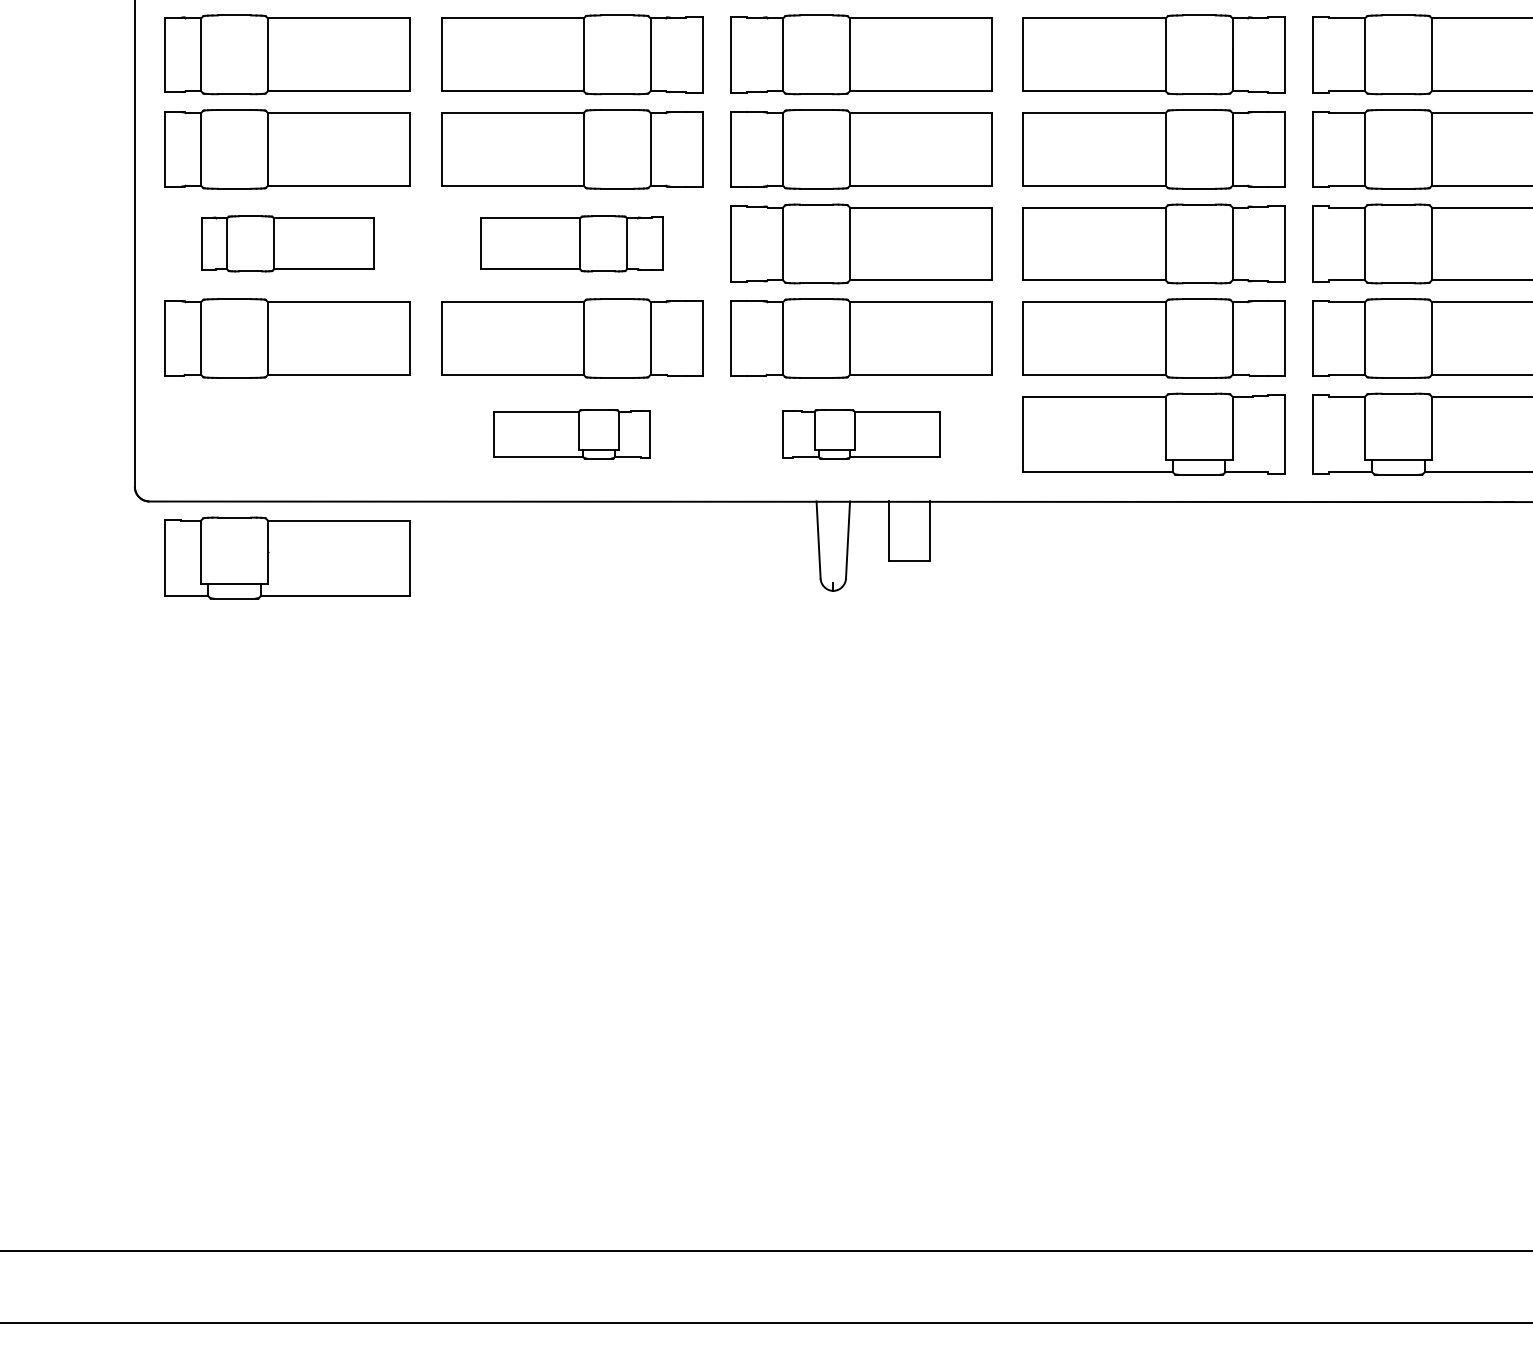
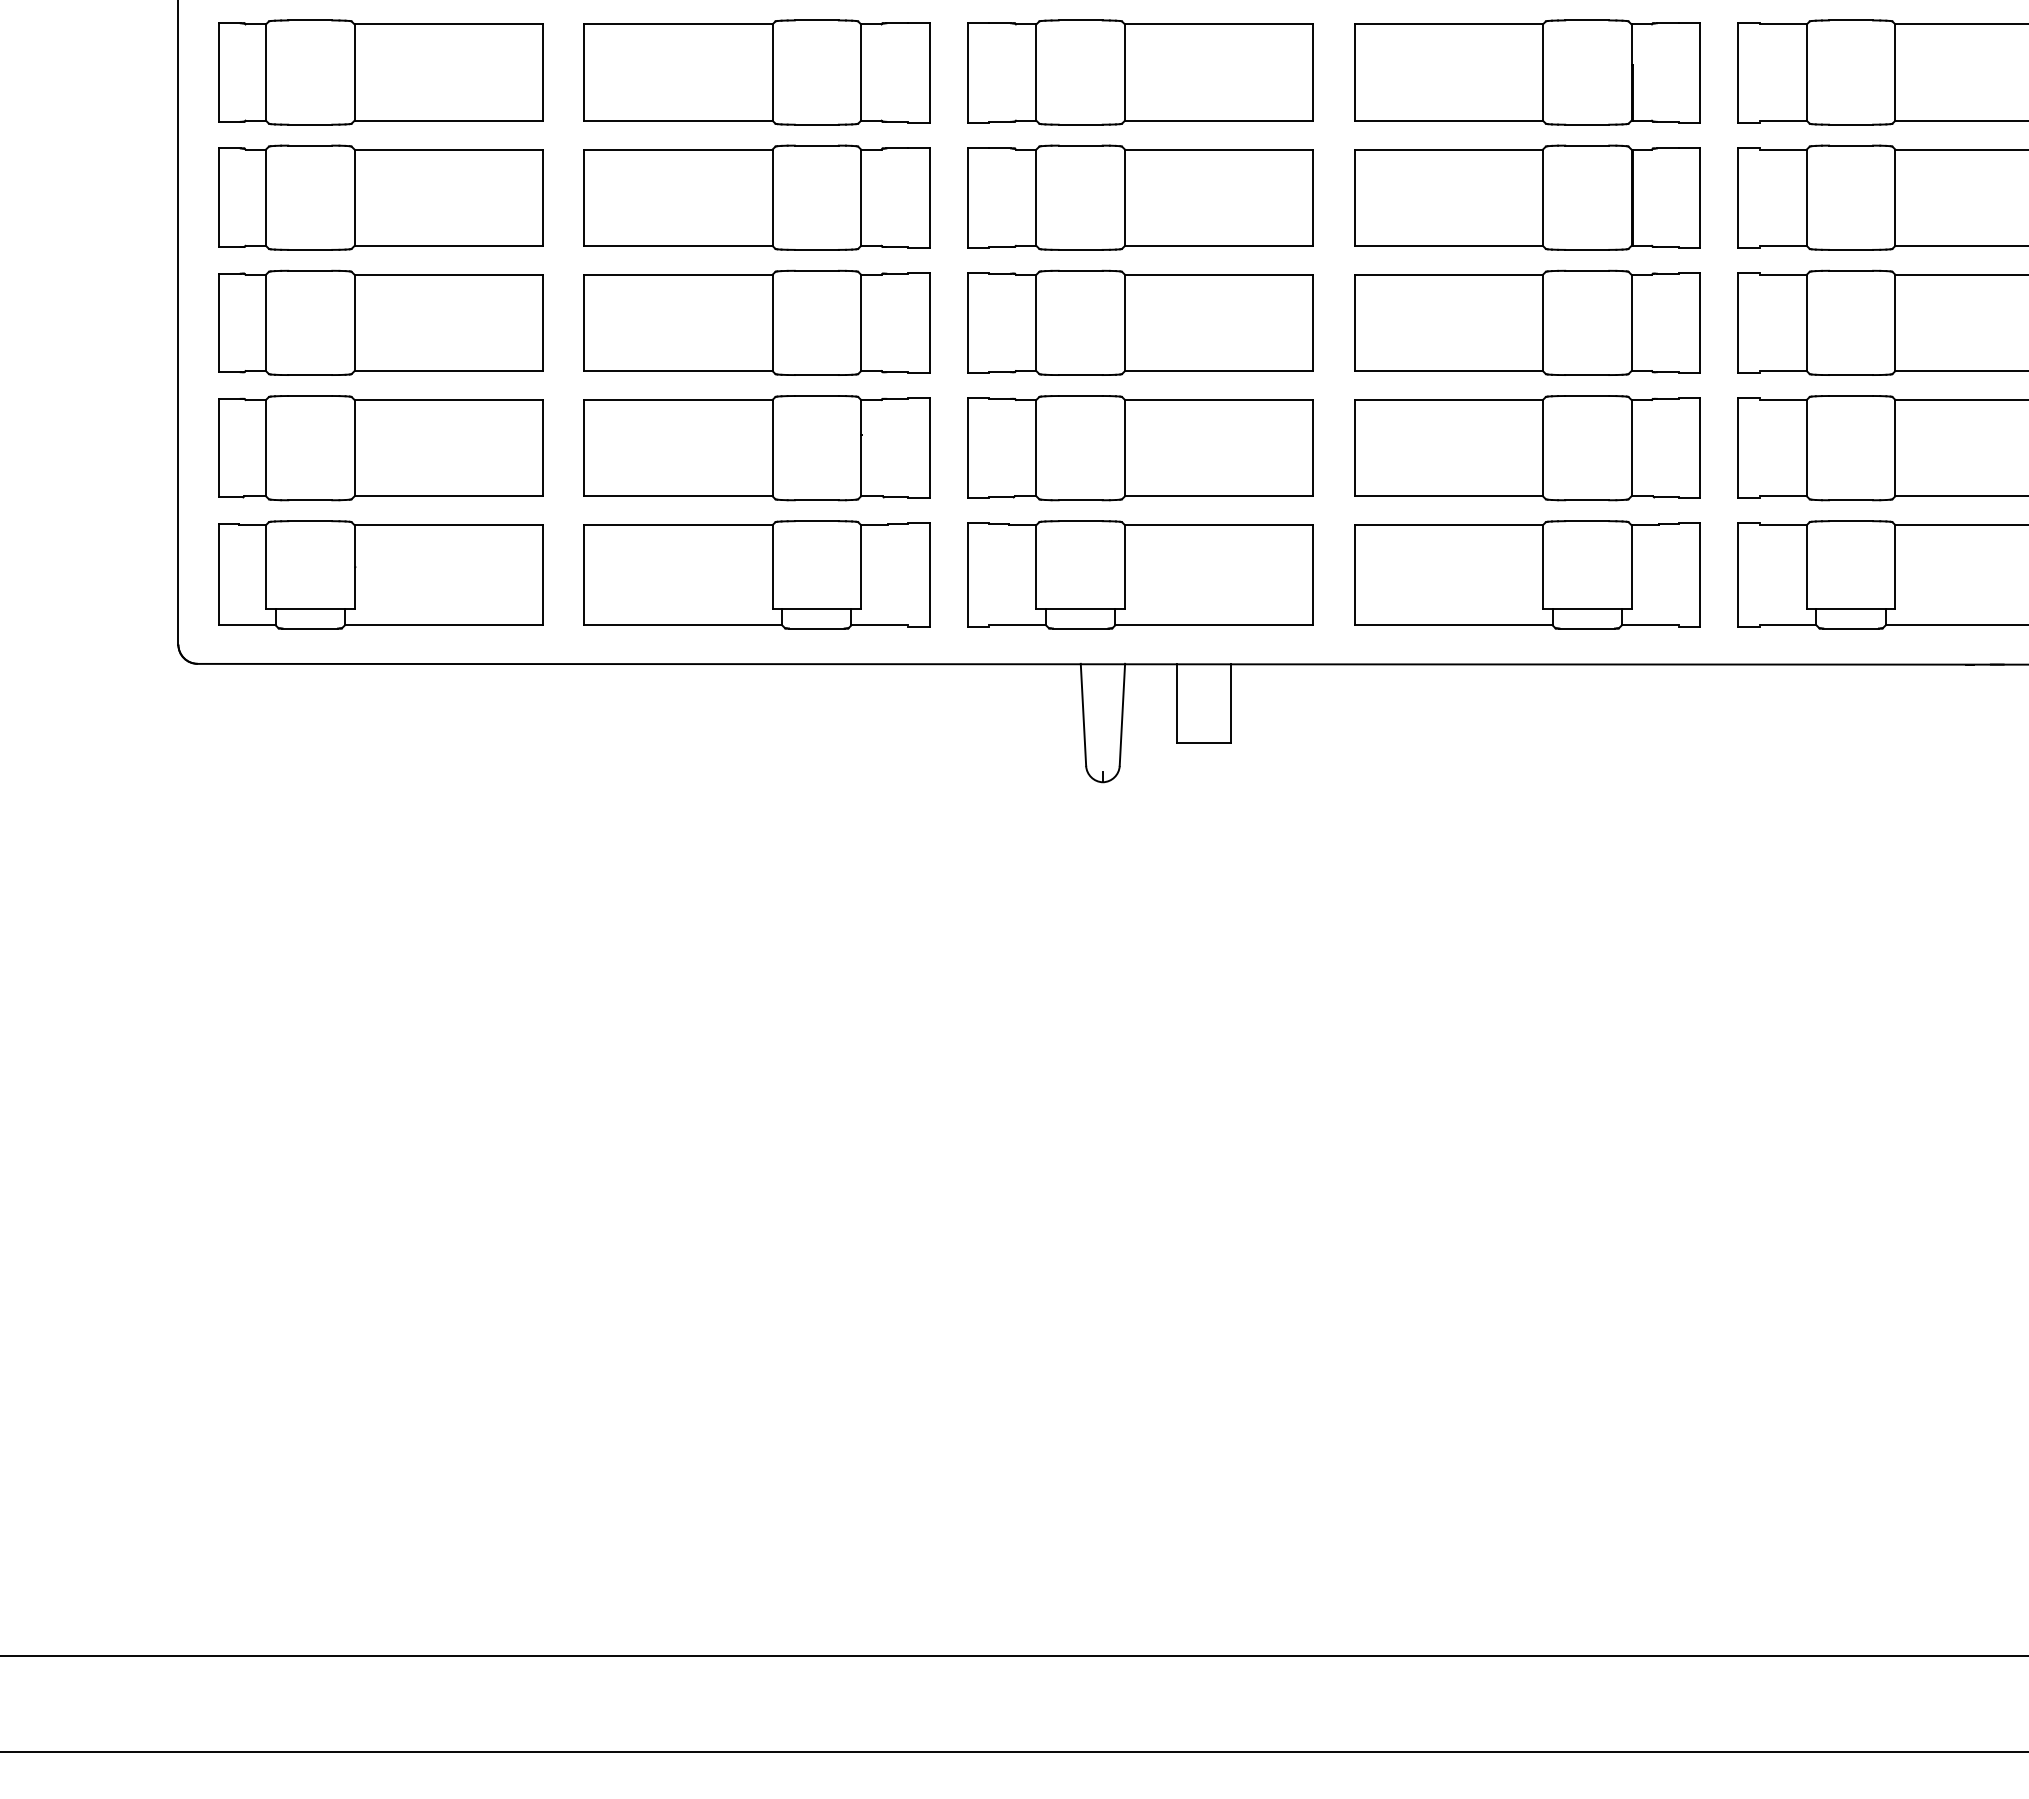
part: (287, 243) -> (380, 322), size x1.43
part: (571, 243) -> (756, 322), size x1.43
part: (571, 433) -> (756, 574), size x1.67
part: (861, 433) -> (1140, 574), size x1.67
part: (287, 557) -> (380, 574), moved

